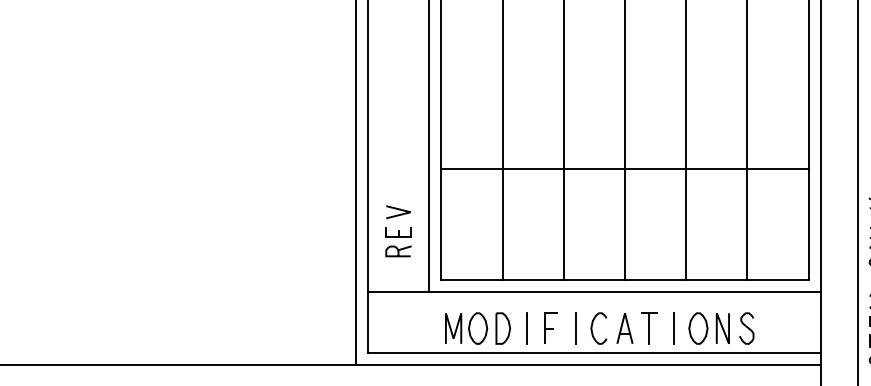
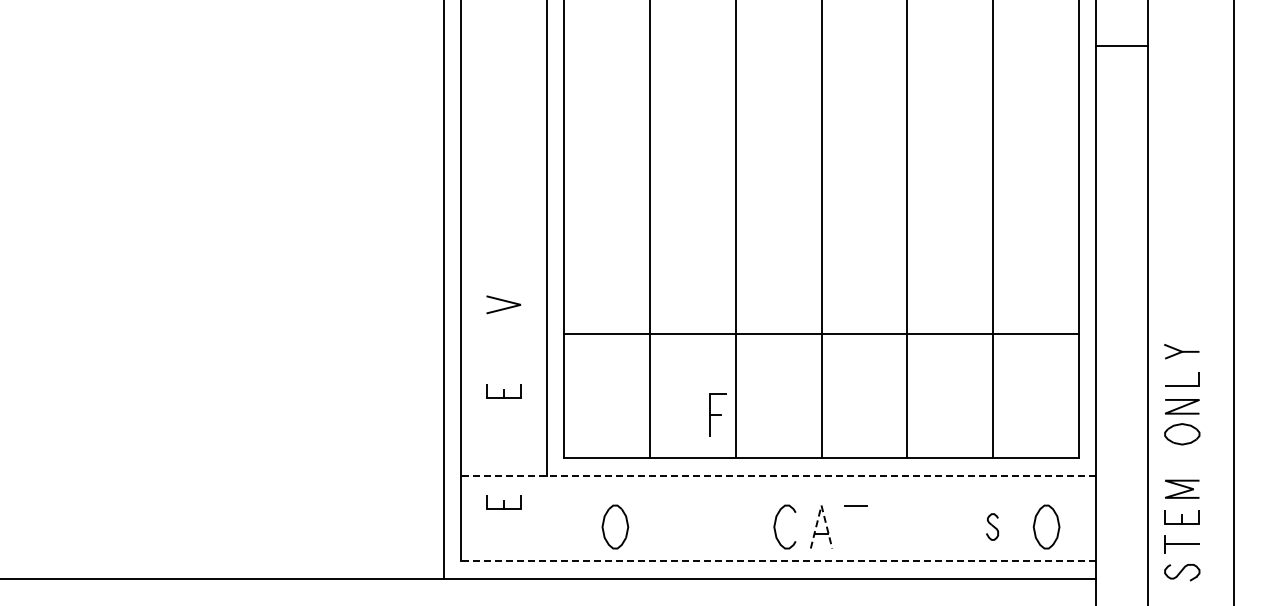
line: (624, 169) -> (821, 333), moved
line: (398, 209) -> (503, 301), moved
part: (398, 251) -> (503, 418), removed
line: (594, 291) -> (778, 475), solid -> dashed
part: (398, 311) -> (503, 502), added
line: (624, 313) -> (821, 505), solid -> dashed
part: (503, 328) -> (650, 526), removed
line: (527, 328) -> (684, 526), removed
part: (550, 328) -> (717, 414), moved
line: (575, 328) -> (752, 526), removed
line: (649, 328) -> (855, 526), removed
line: (674, 328) -> (890, 526), removed
part: (698, 328) -> (1046, 526), moved
line: (722, 328) -> (958, 526), removed
part: (746, 328) -> (992, 526), size x0.6
line: (451, 329) -> (578, 528), removed
line: (594, 353) -> (778, 561), solid -> dashed

